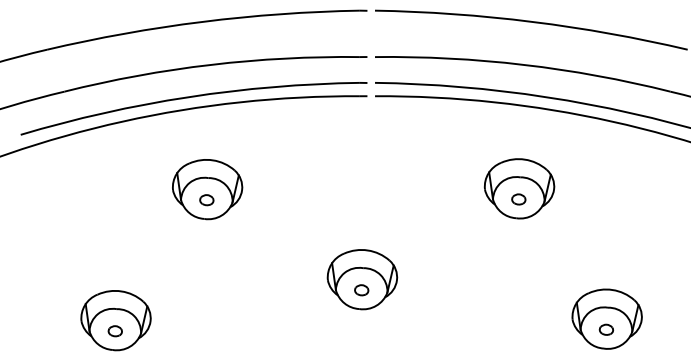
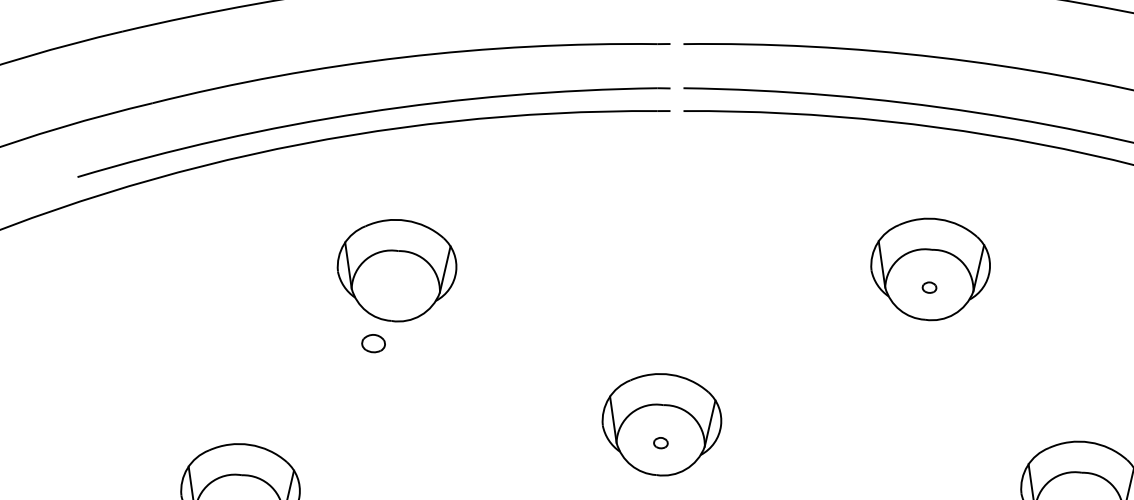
part: (518, 199) -> (928, 287), size x0.6
part: (206, 200) -> (373, 344), moved
part: (361, 290) -> (660, 443), size x0.6

